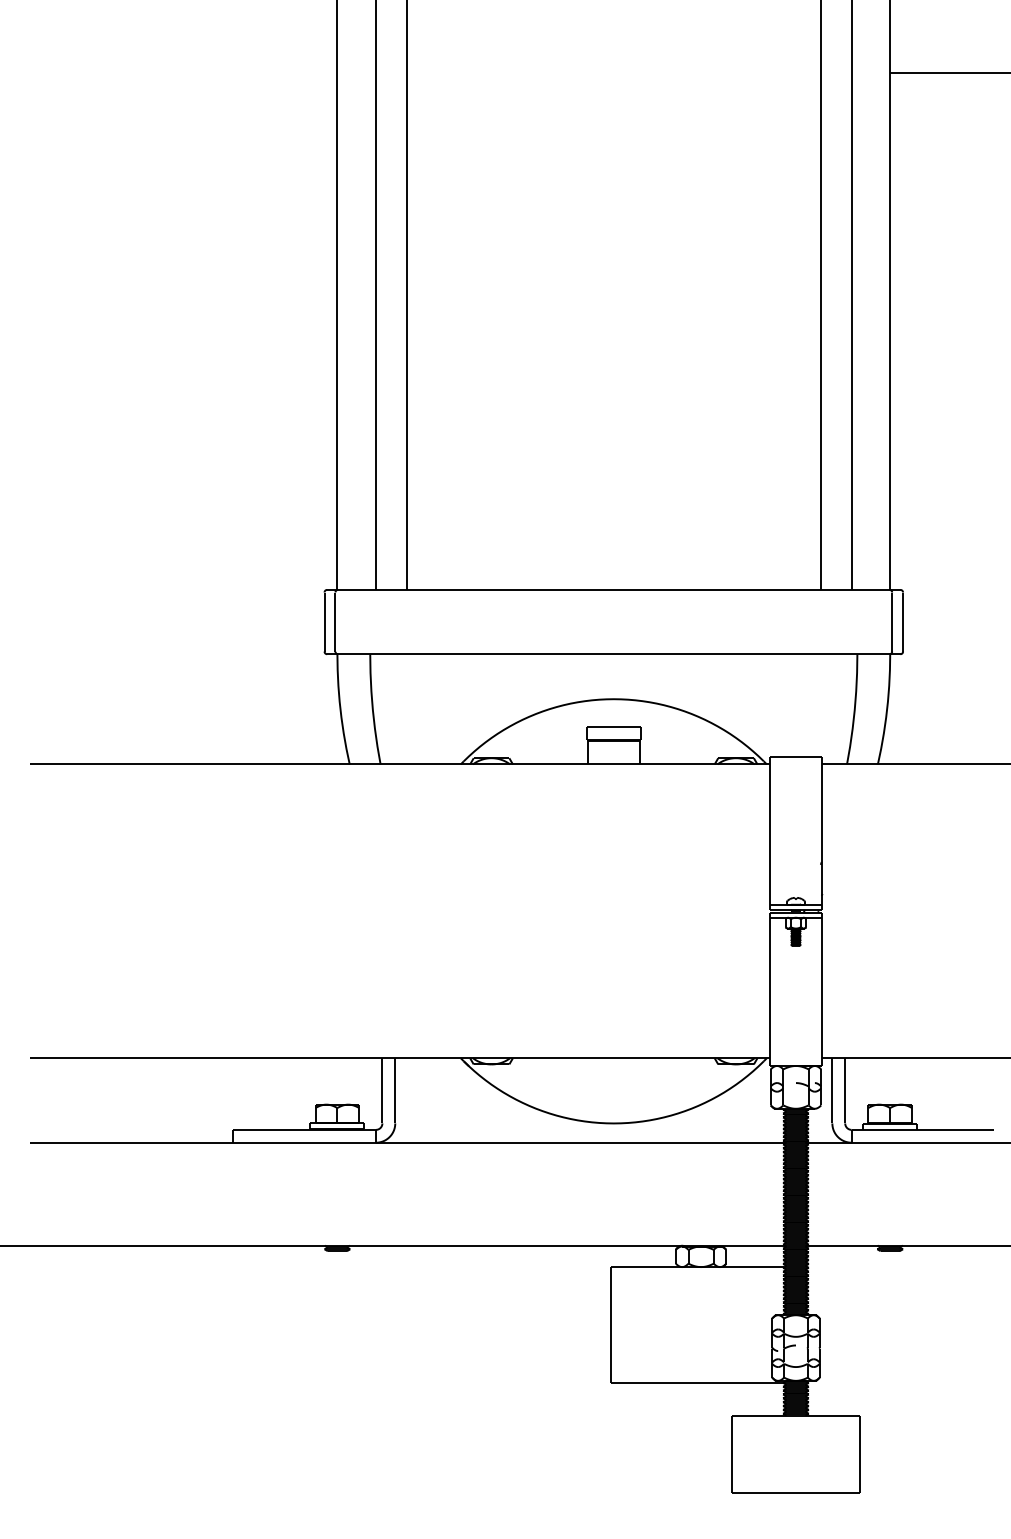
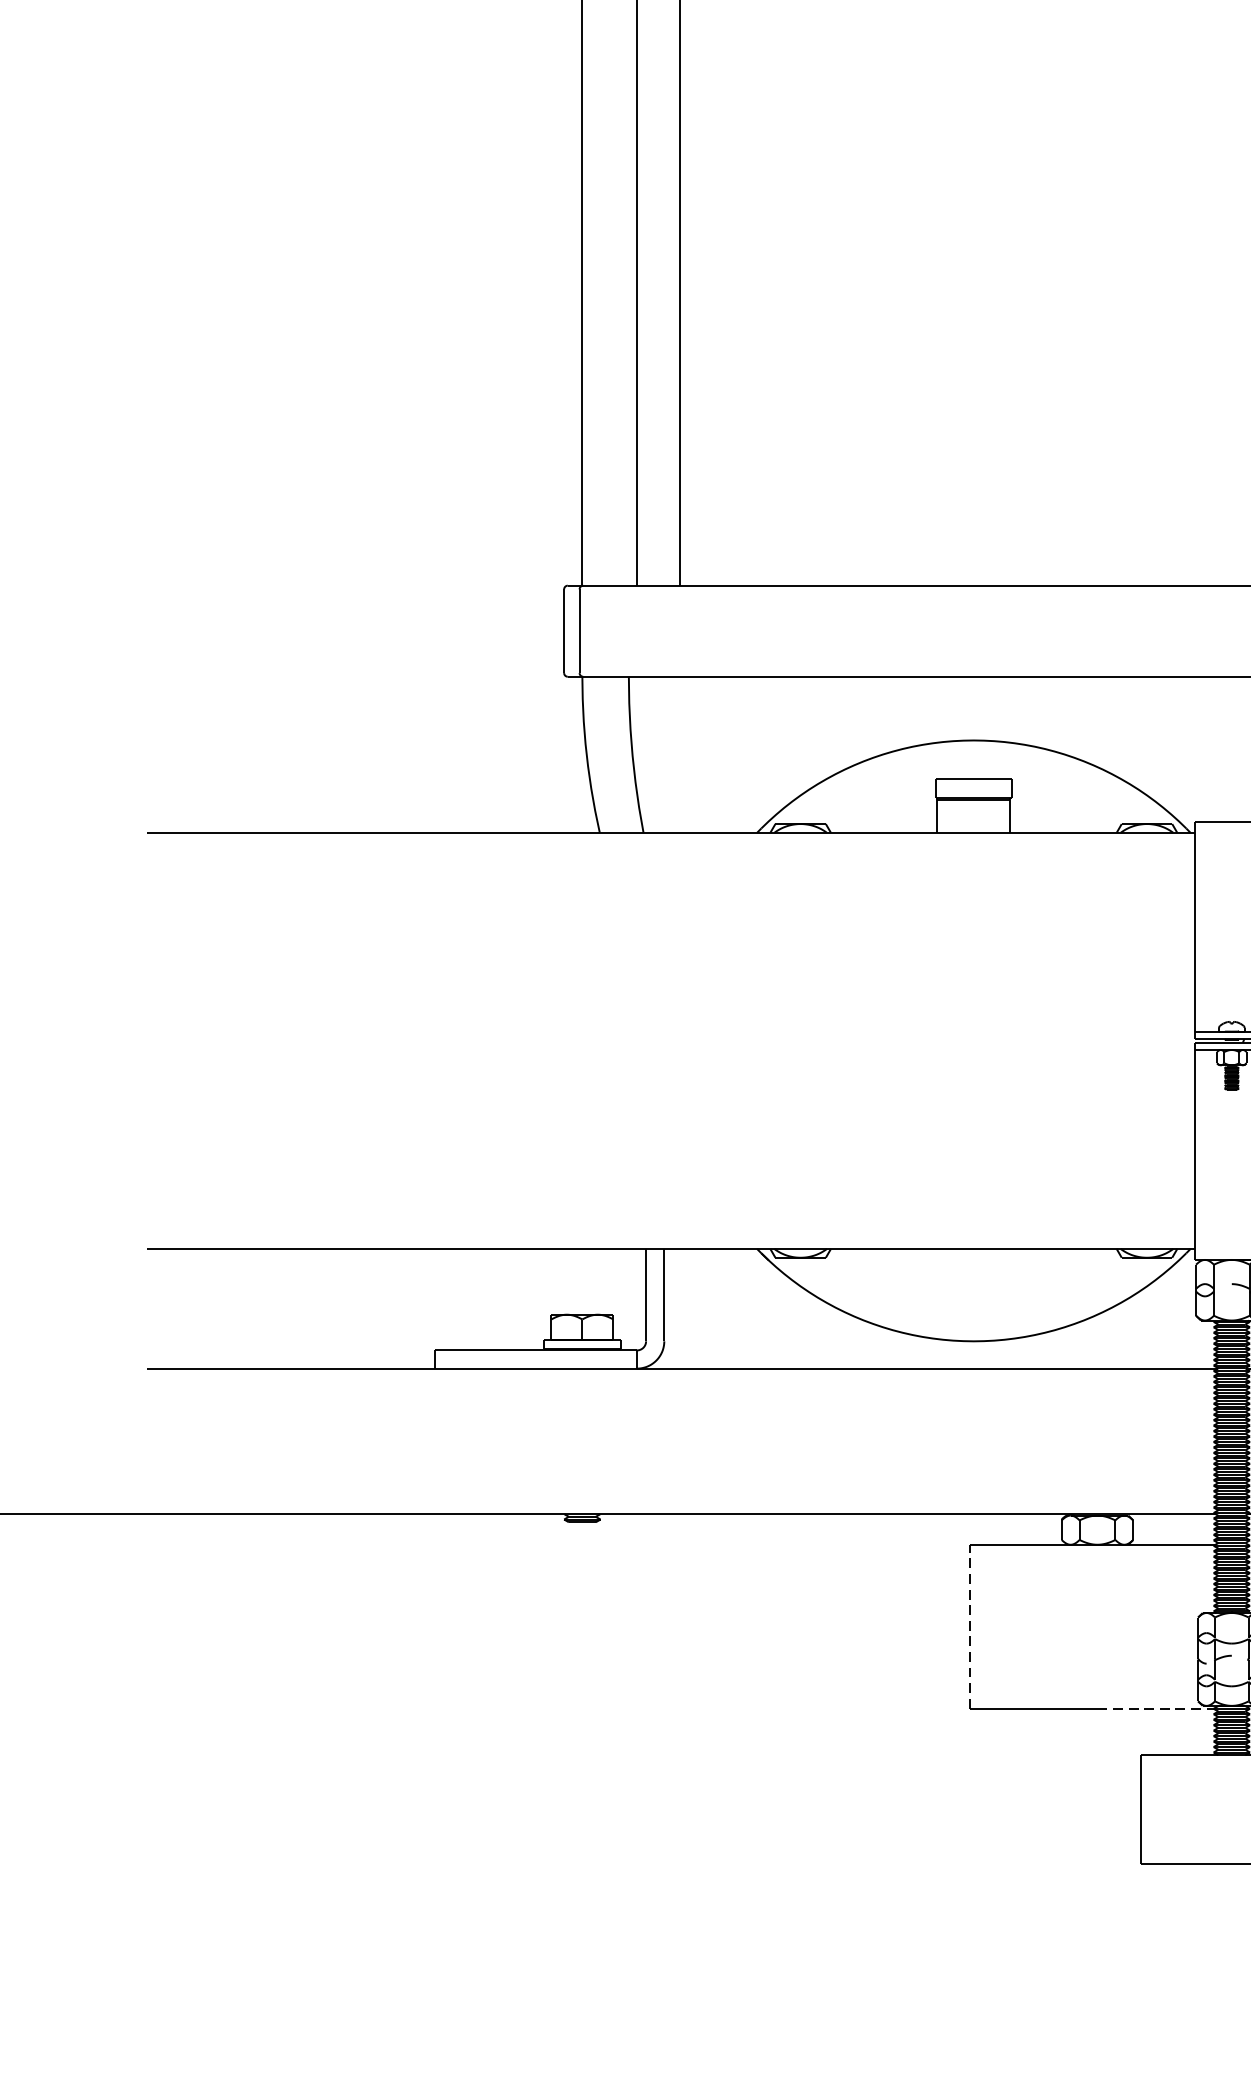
line: (611, 1324) -> (970, 1626), solid -> dashed
line: (742, 1382) -> (1156, 1708), solid -> dashed

